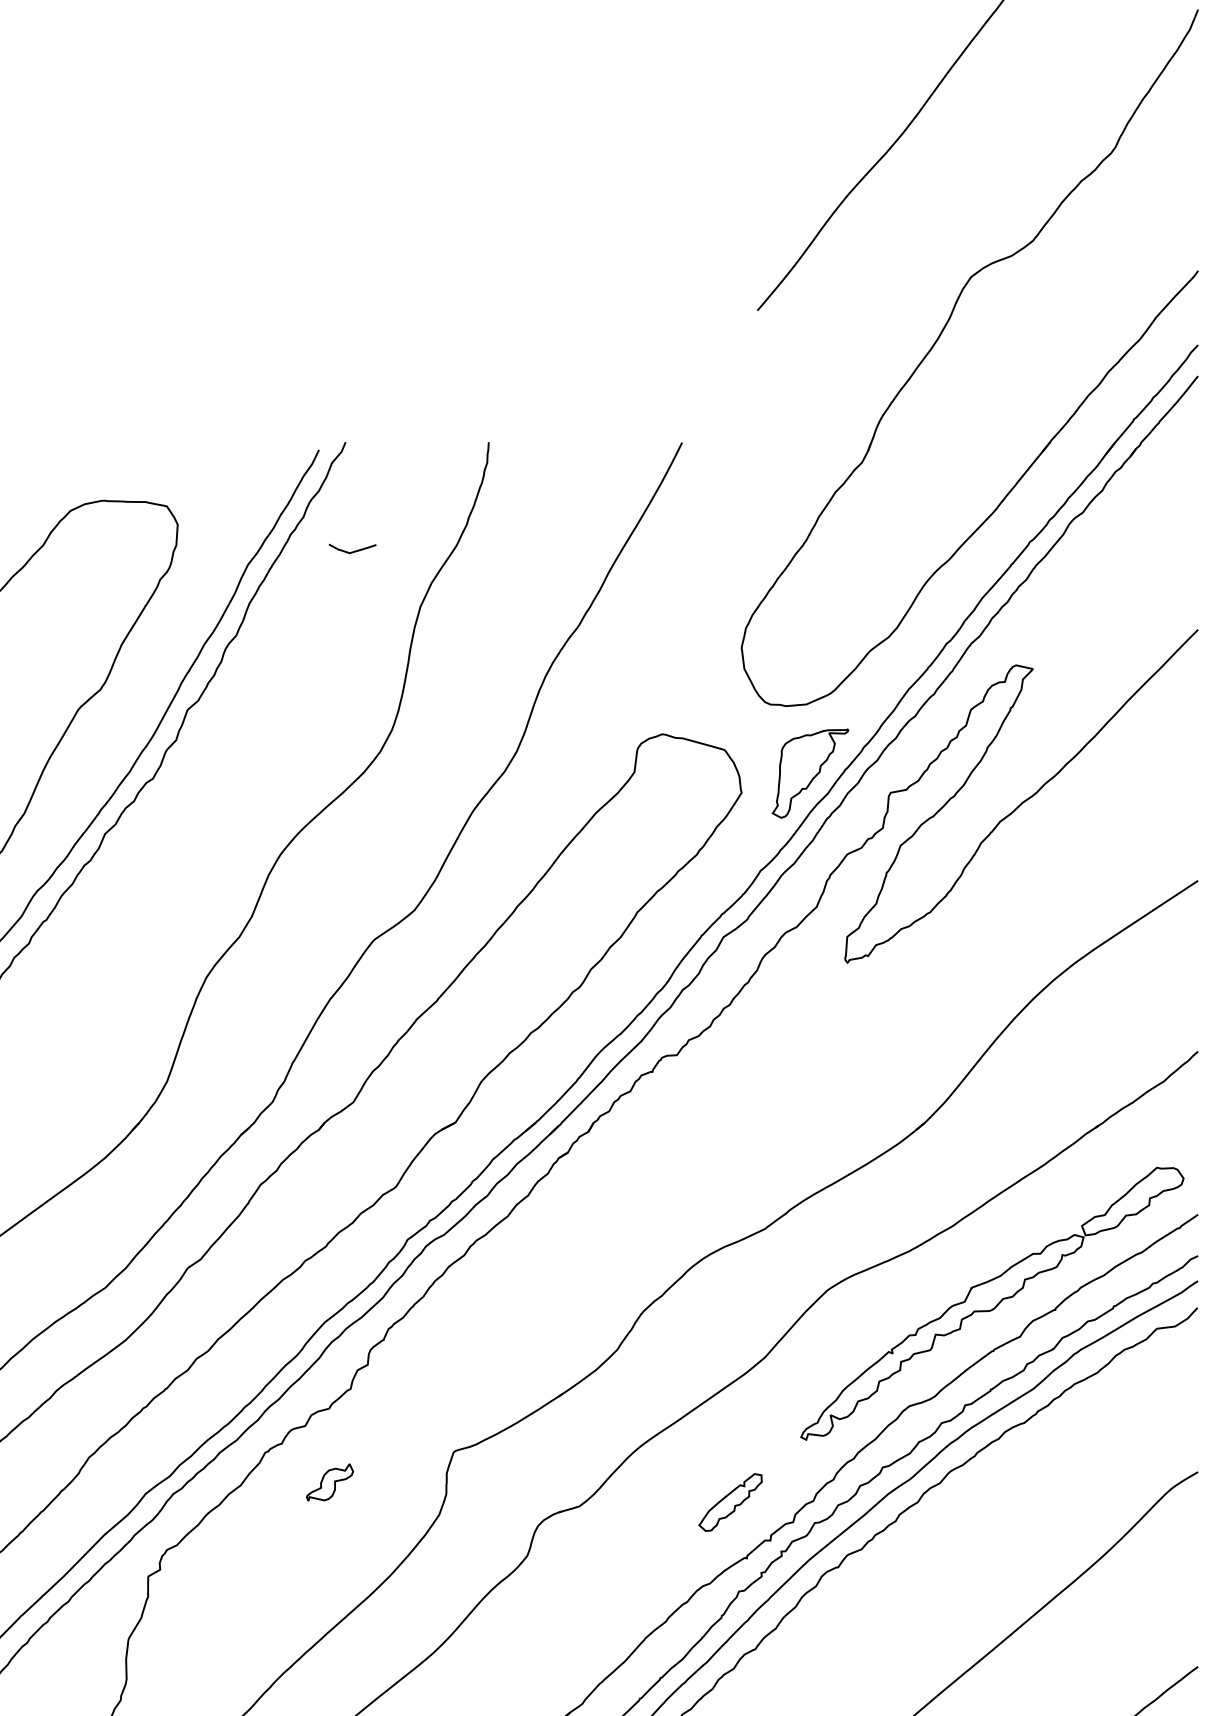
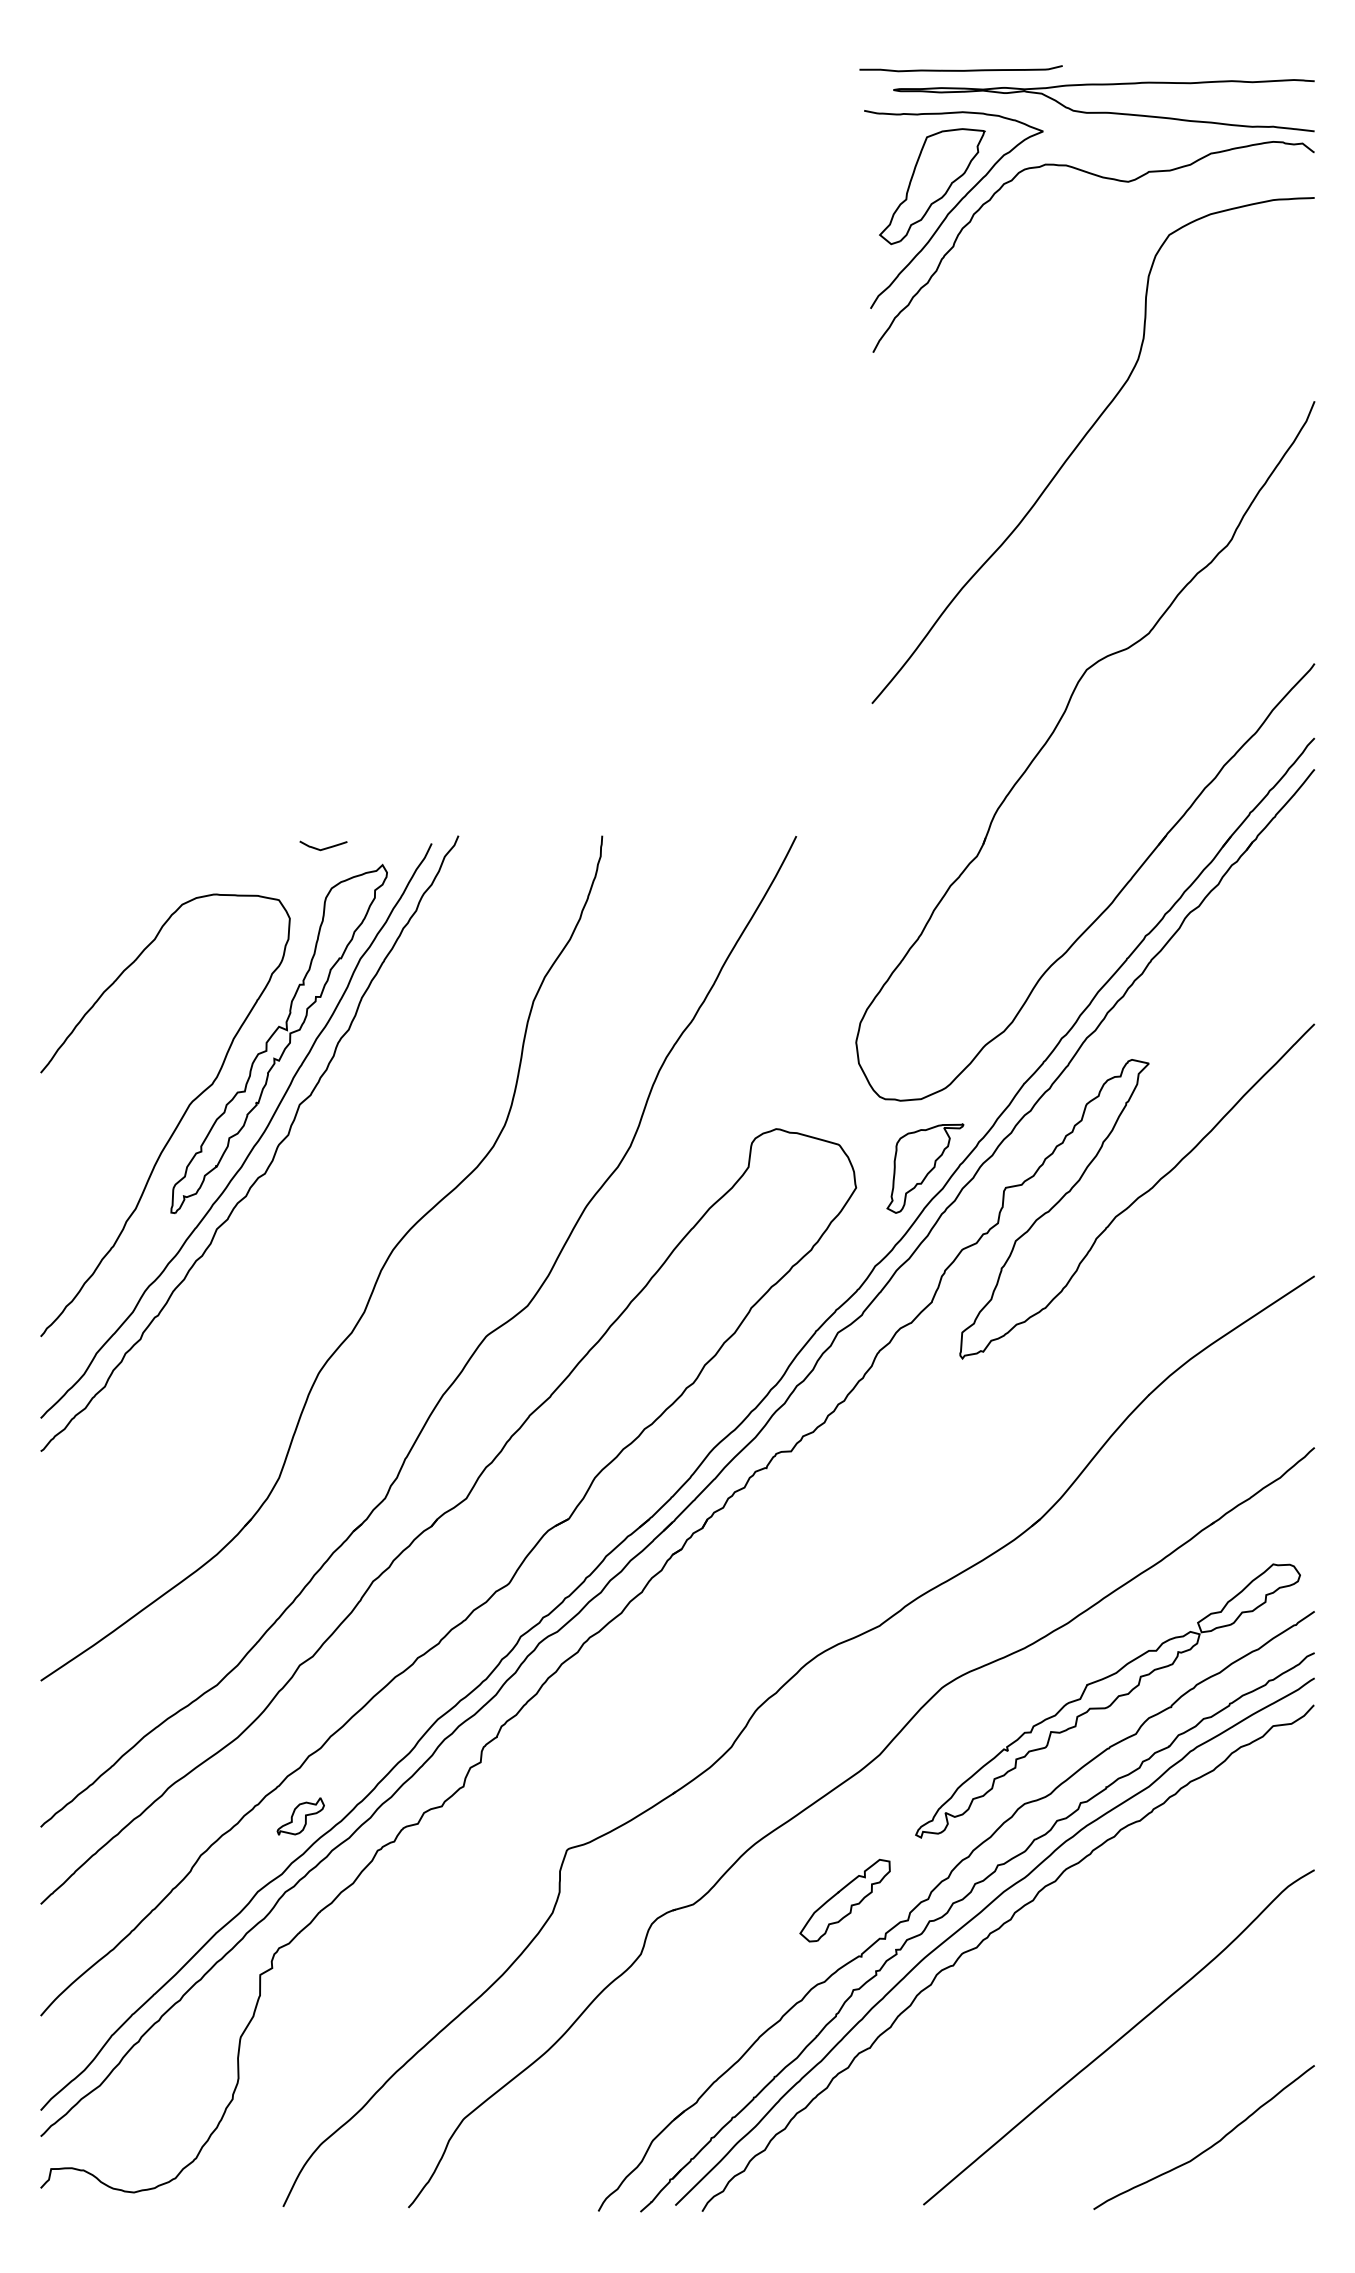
curve: (354, 550) -> (325, 847), moved
part: (166, 644) -> (278, 1038), added
part: (329, 1482) -> (300, 1816), moved
part: (729, 1502) -> (844, 1900), size x1.43

